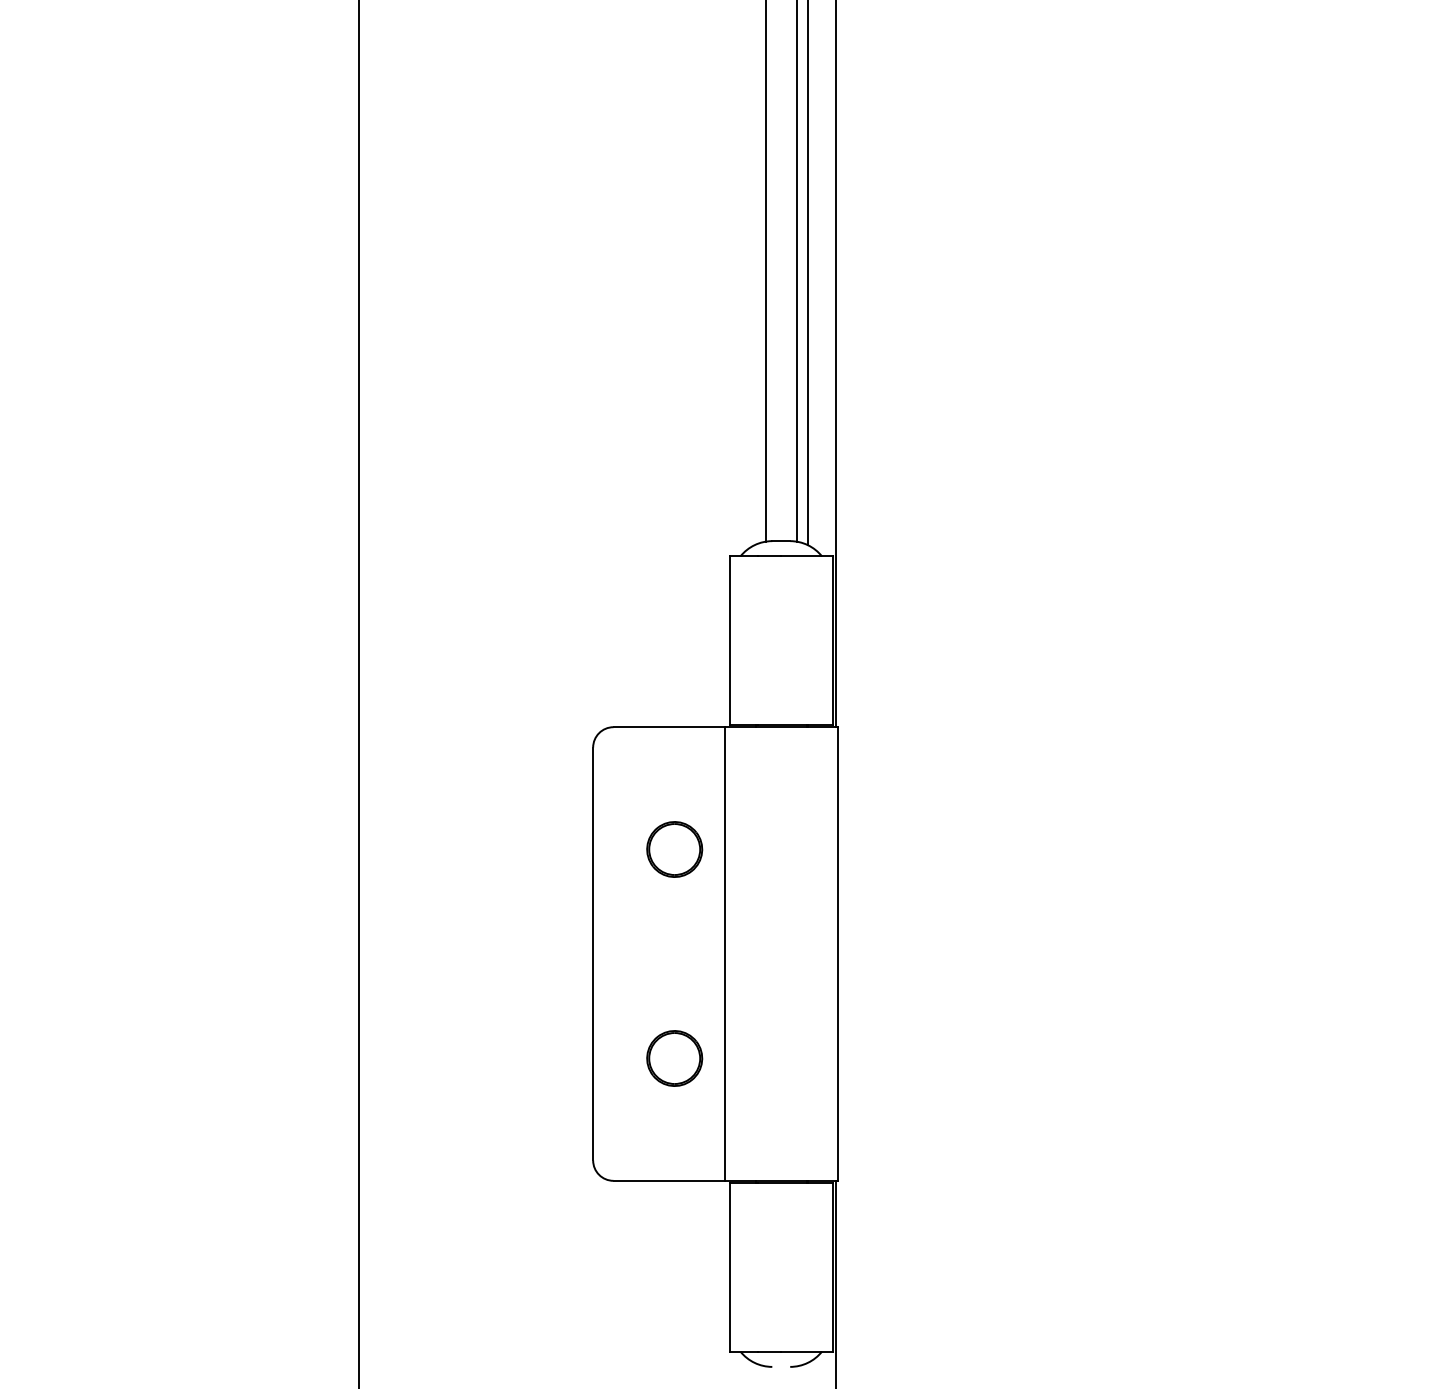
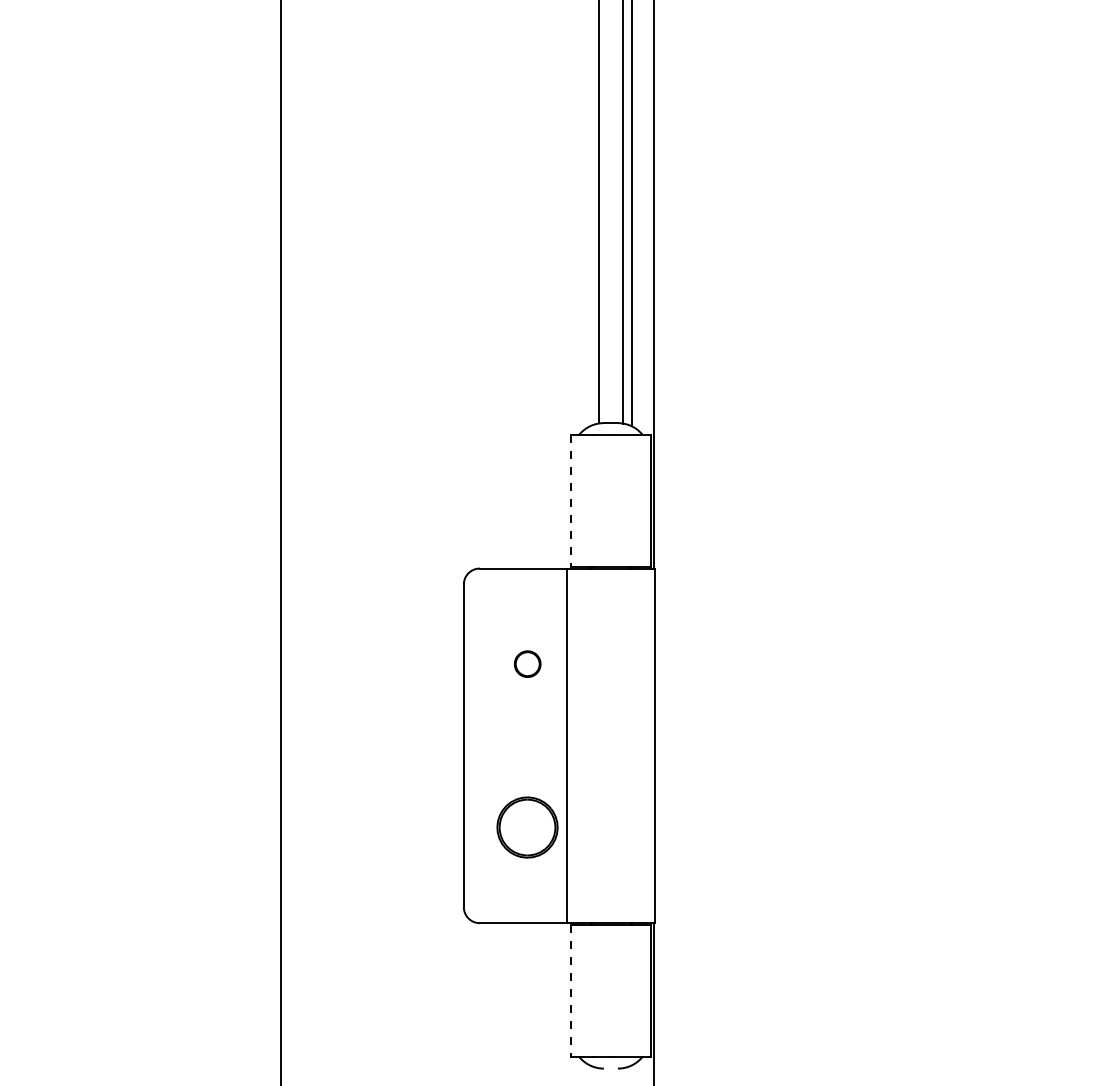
line: (729, 641) -> (570, 501), solid -> dashed
part: (674, 849) -> (527, 664), size x0.6
part: (674, 1058) -> (527, 827), size x1.4
line: (729, 1268) -> (570, 991), solid -> dashed

